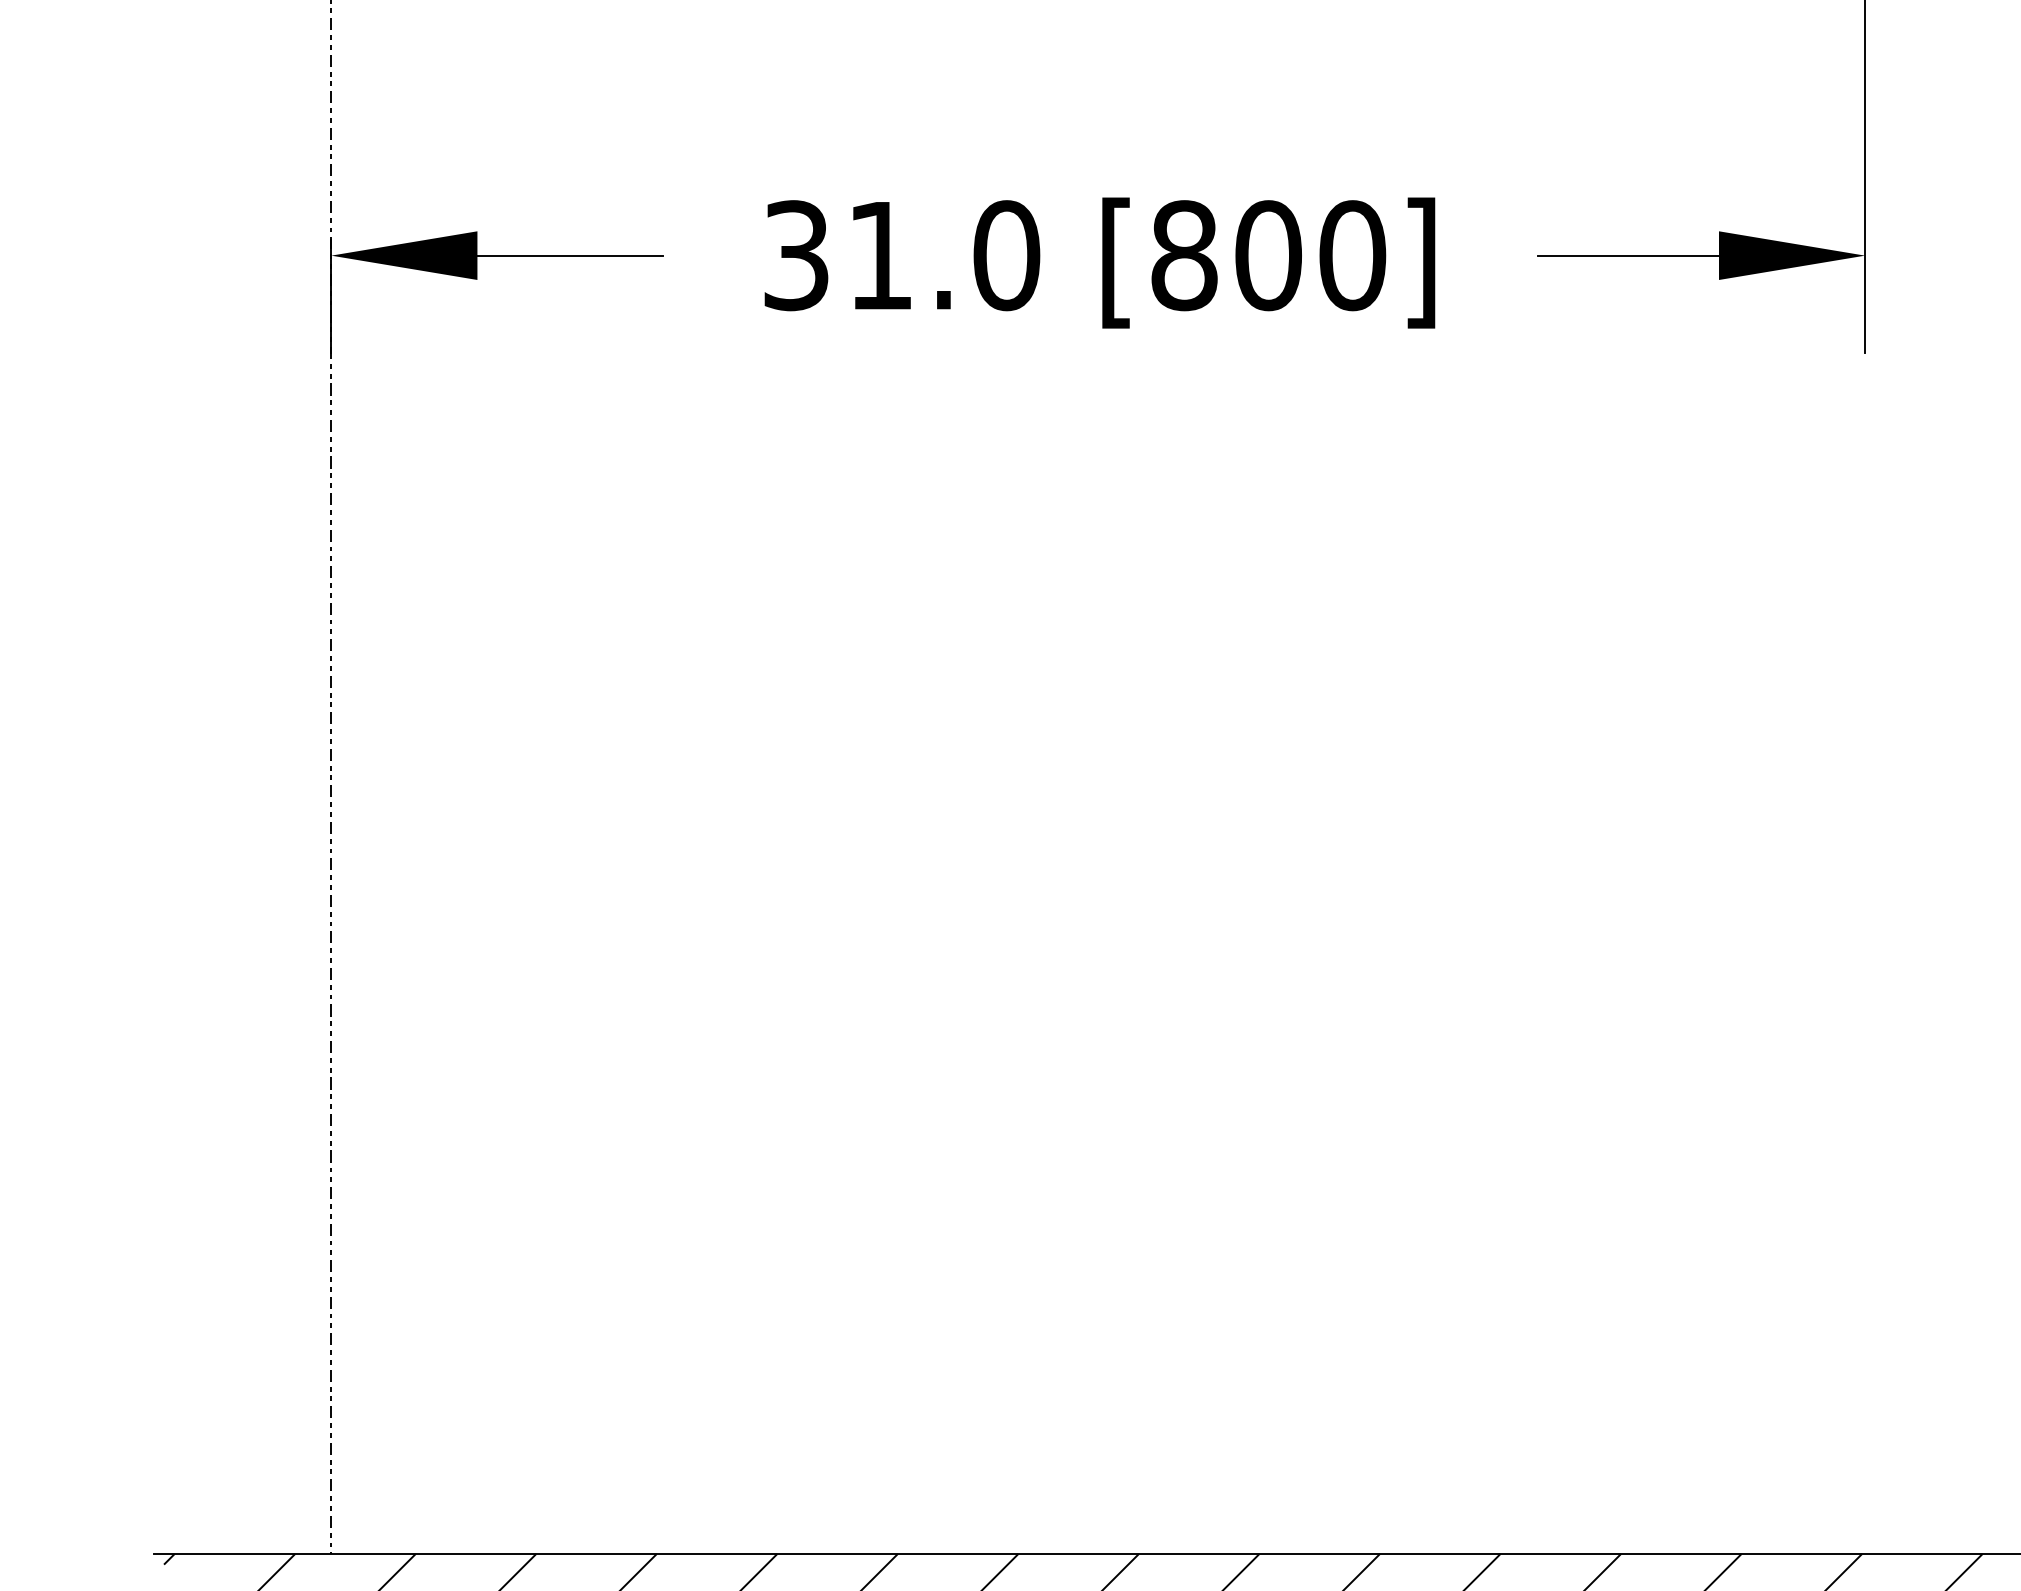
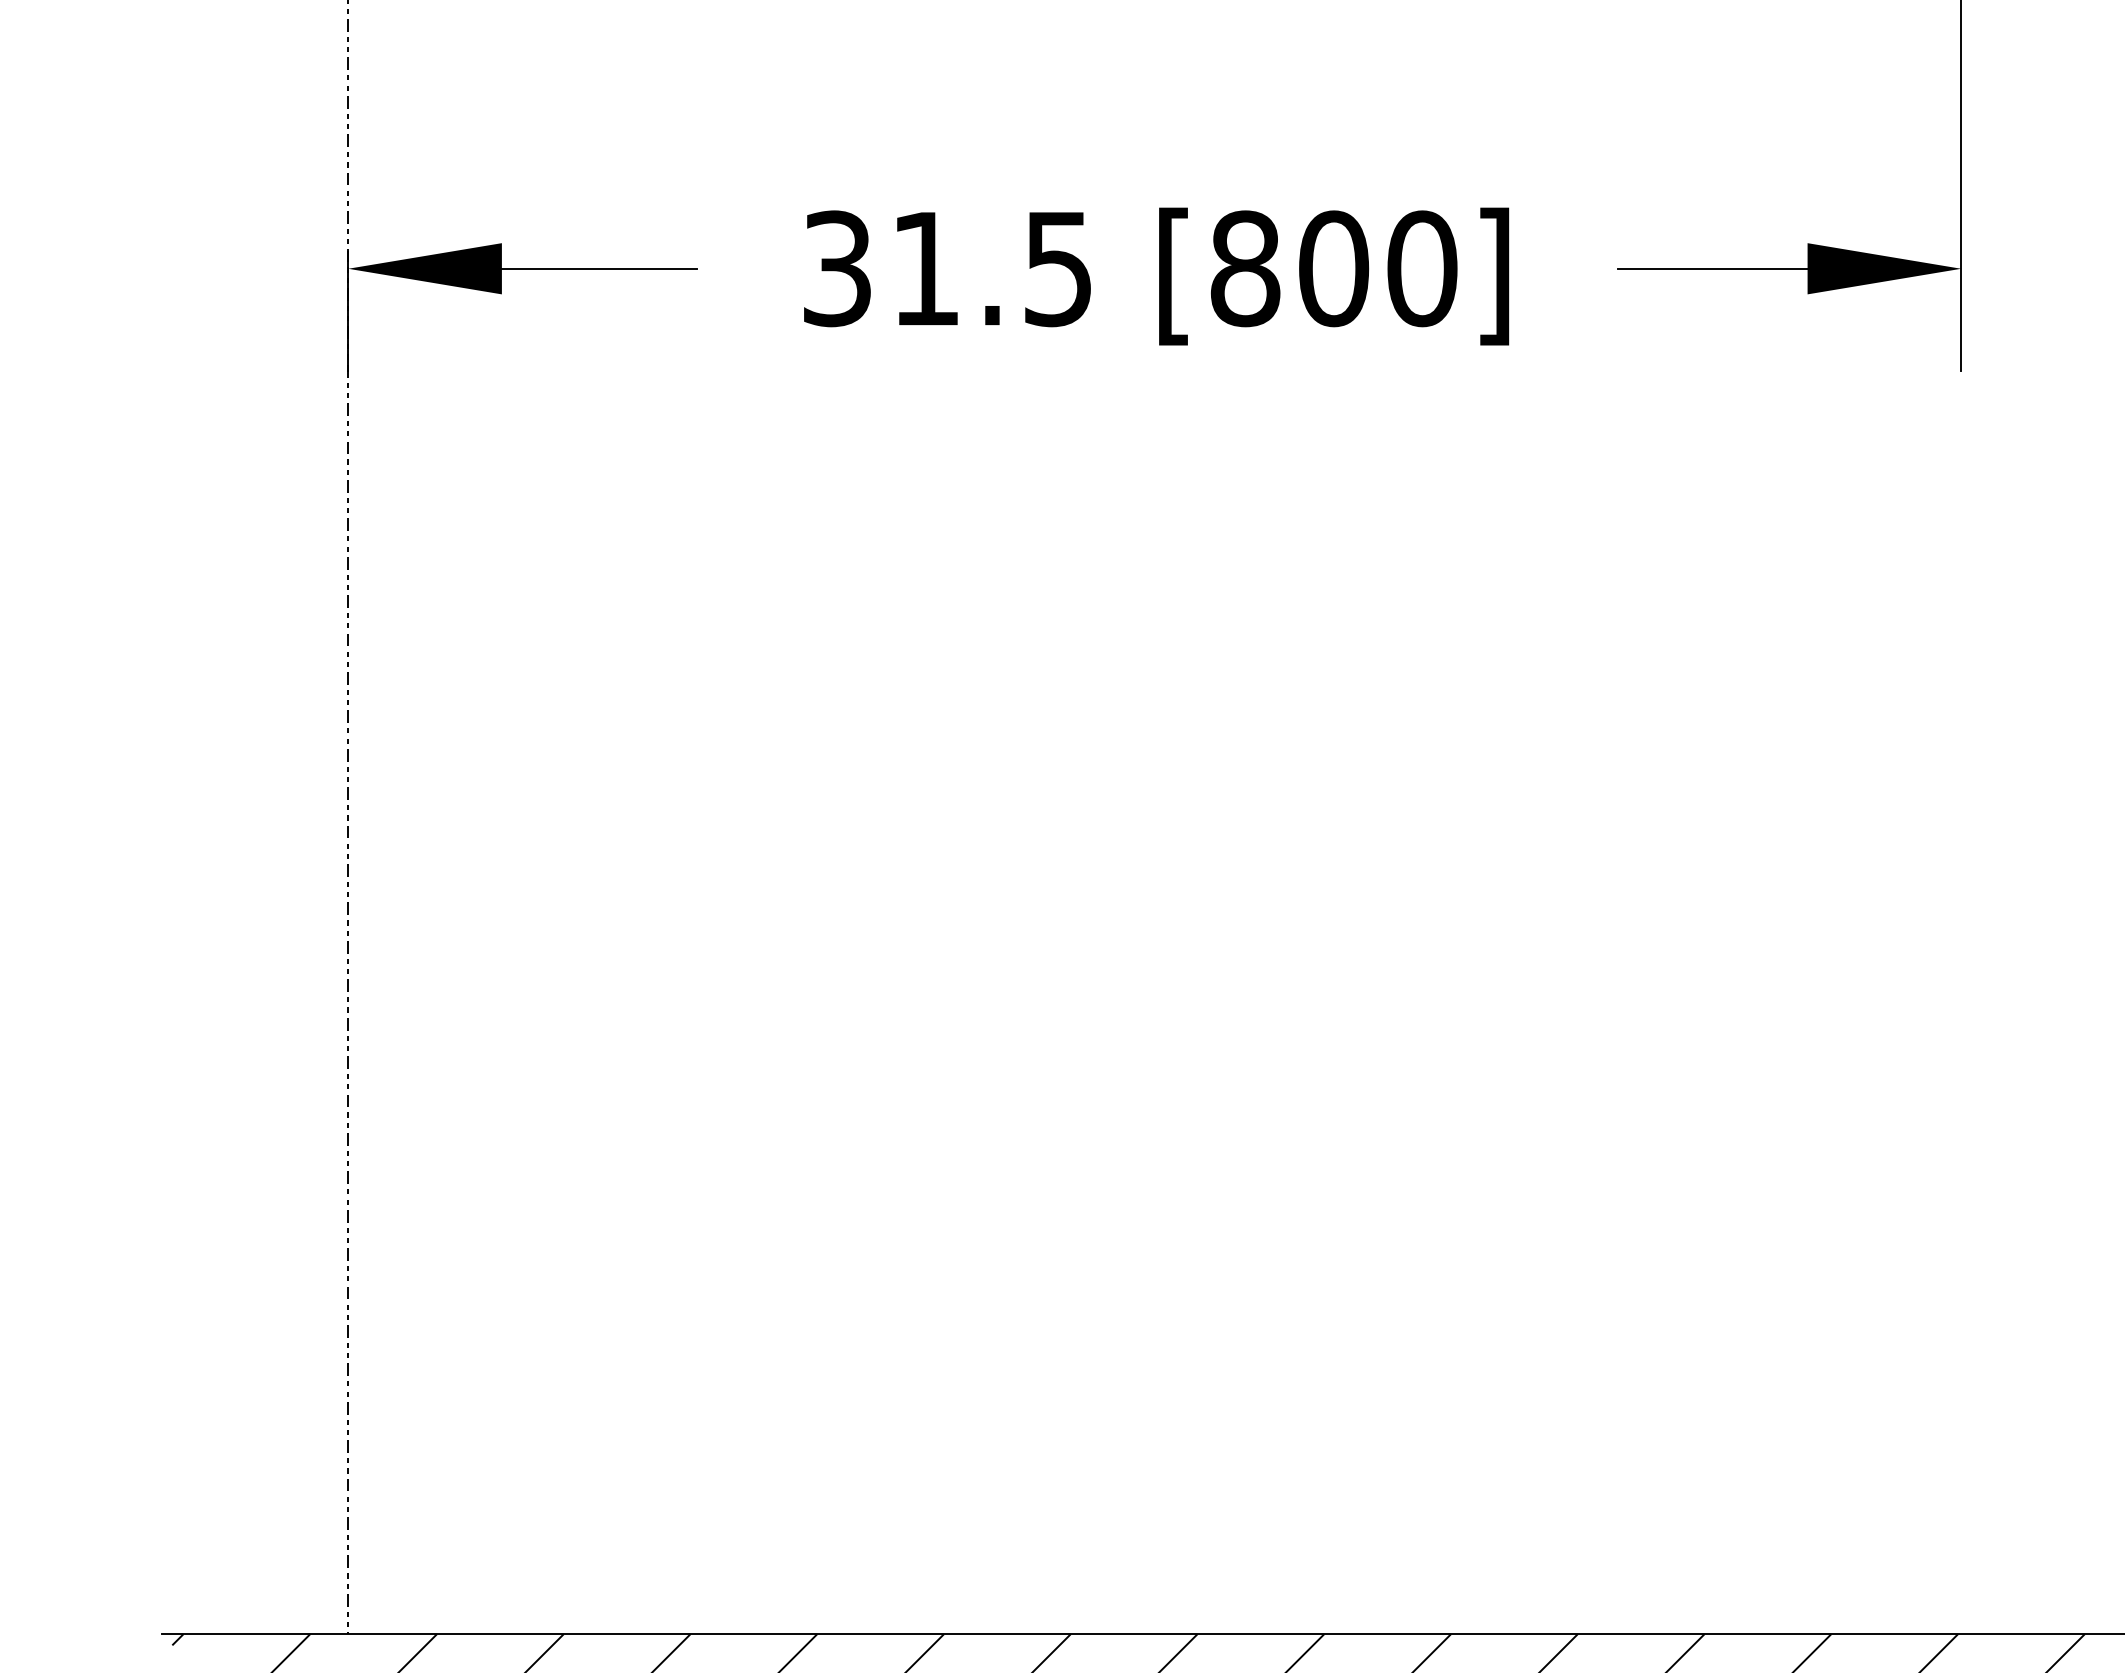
text: (1006, 255) -> (1058, 268), 31.0 -> 31.5

